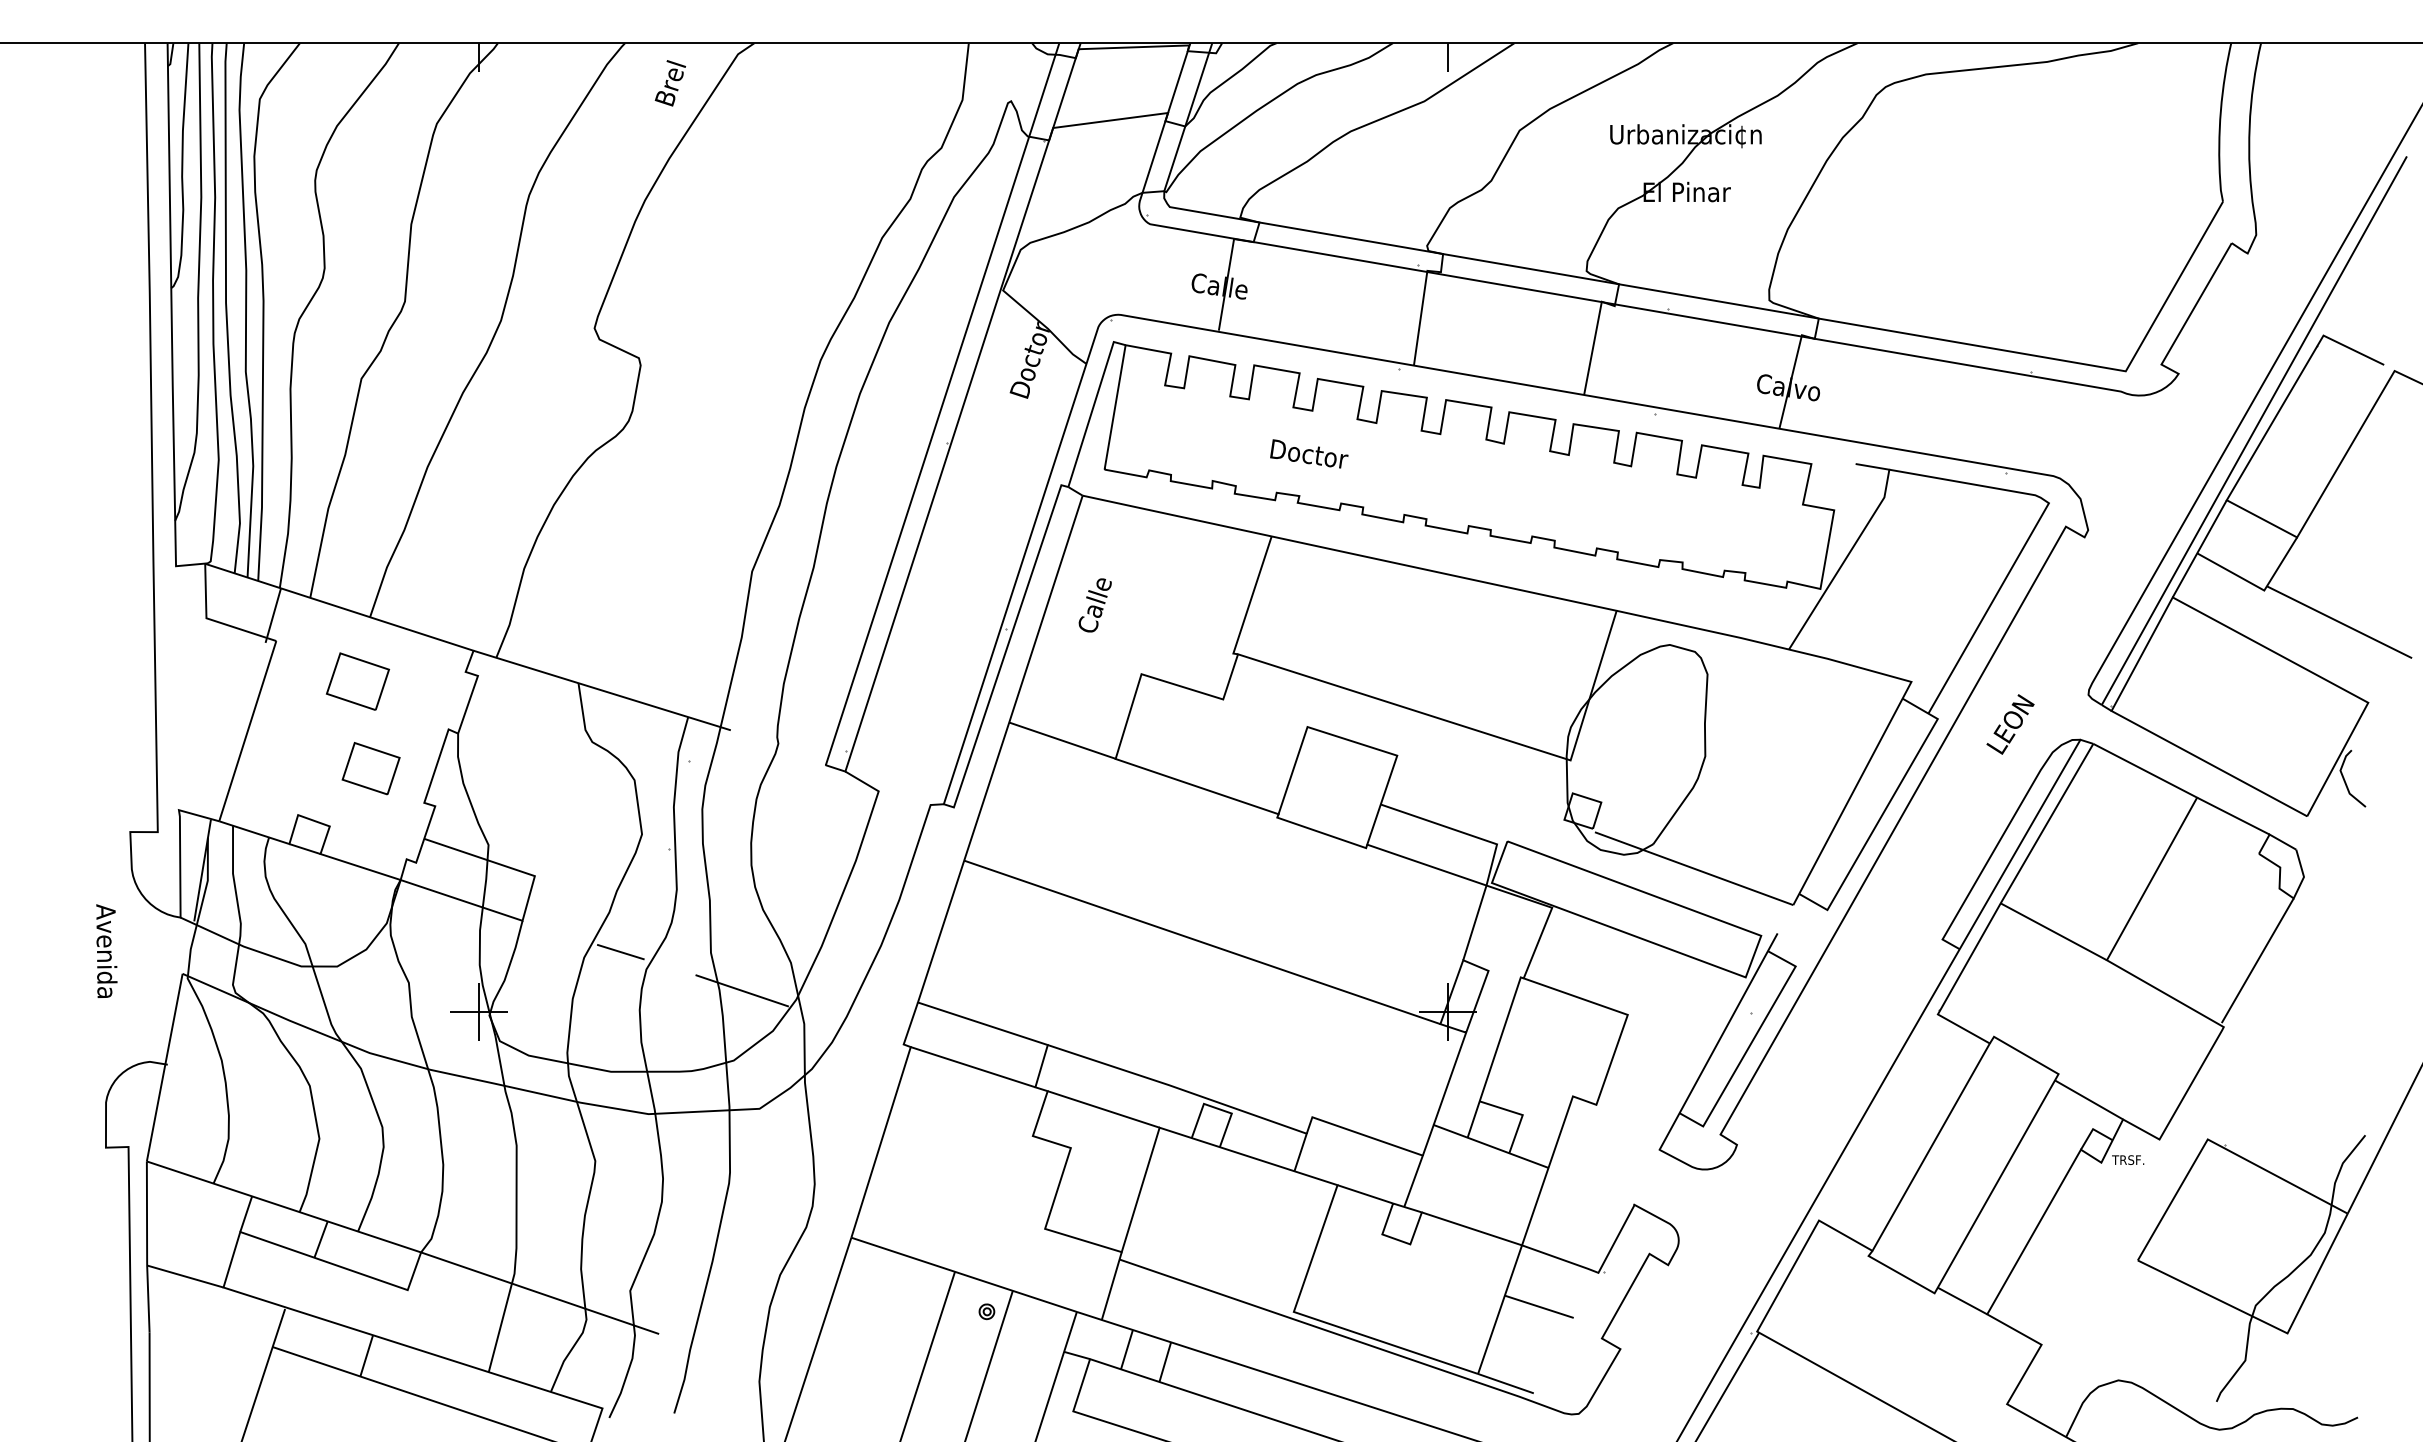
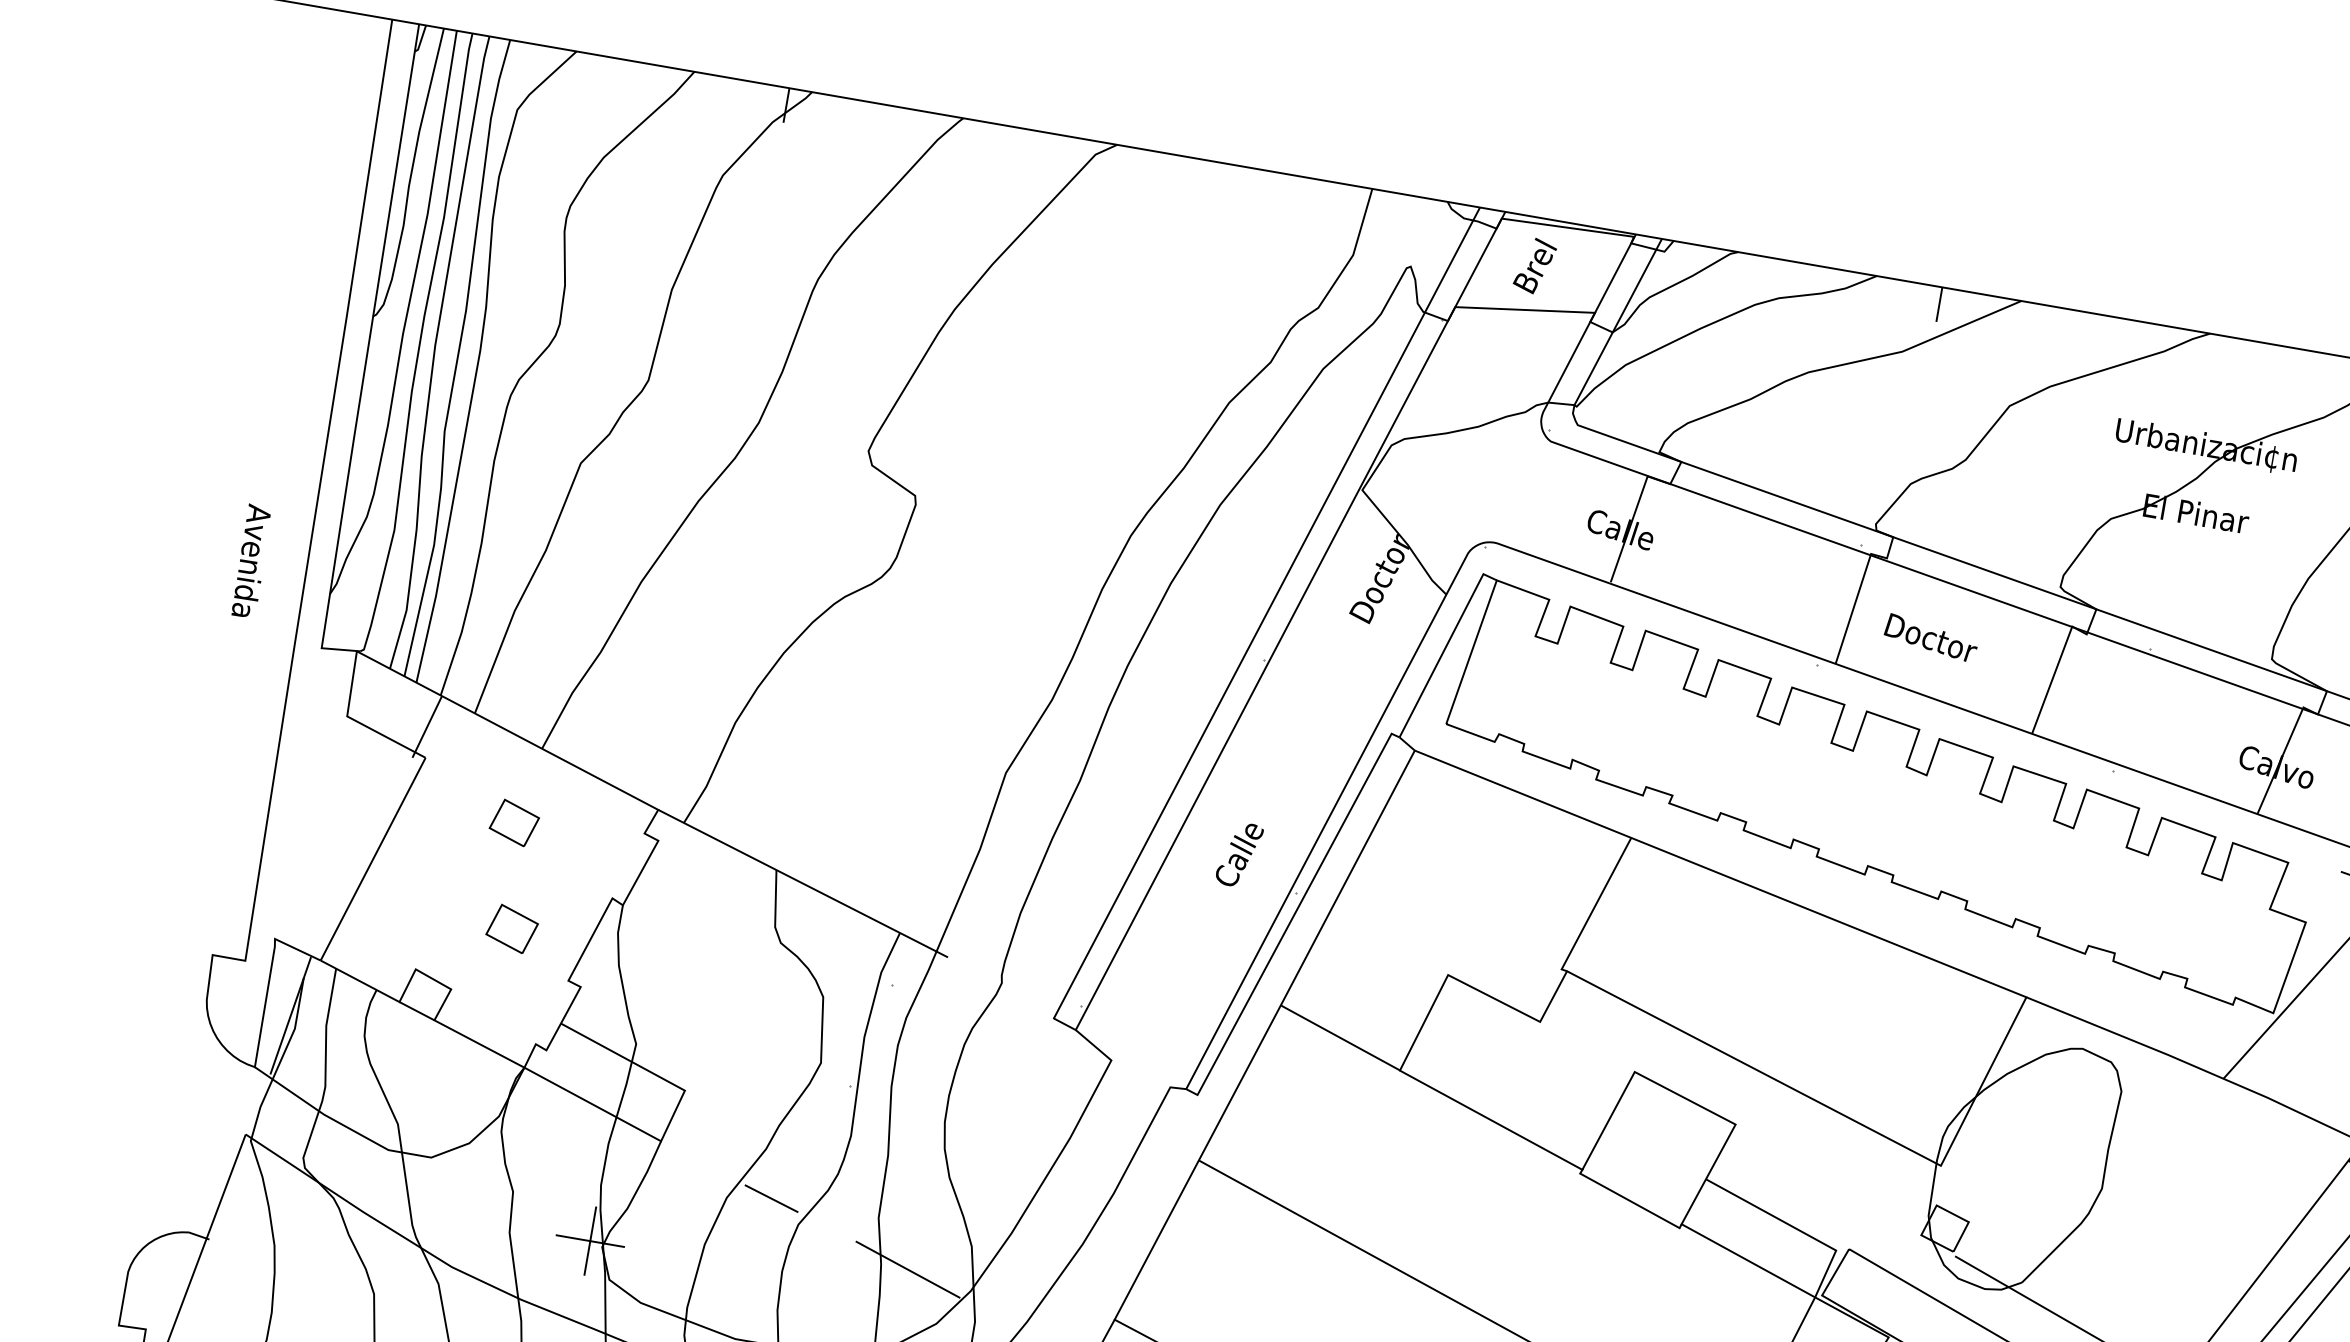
text: (669, 83) -> (1533, 266), moved
text: (1309, 453) -> (1931, 637), moved
text: (1094, 605) -> (1238, 854), moved
part: (357, 681) -> (513, 822), size x0.62
part: (370, 768) -> (511, 928), size x0.71
text: (106, 950) -> (251, 560), moved

